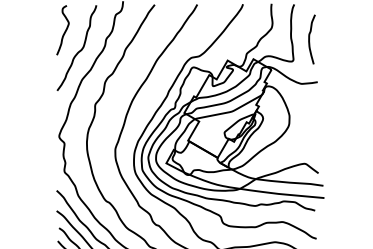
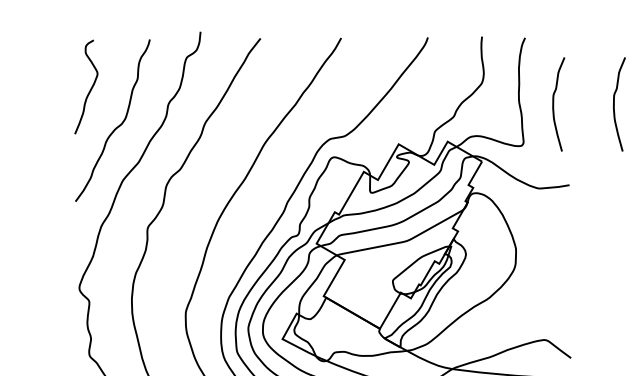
curve: (341, 39) -> (614, 104), added

